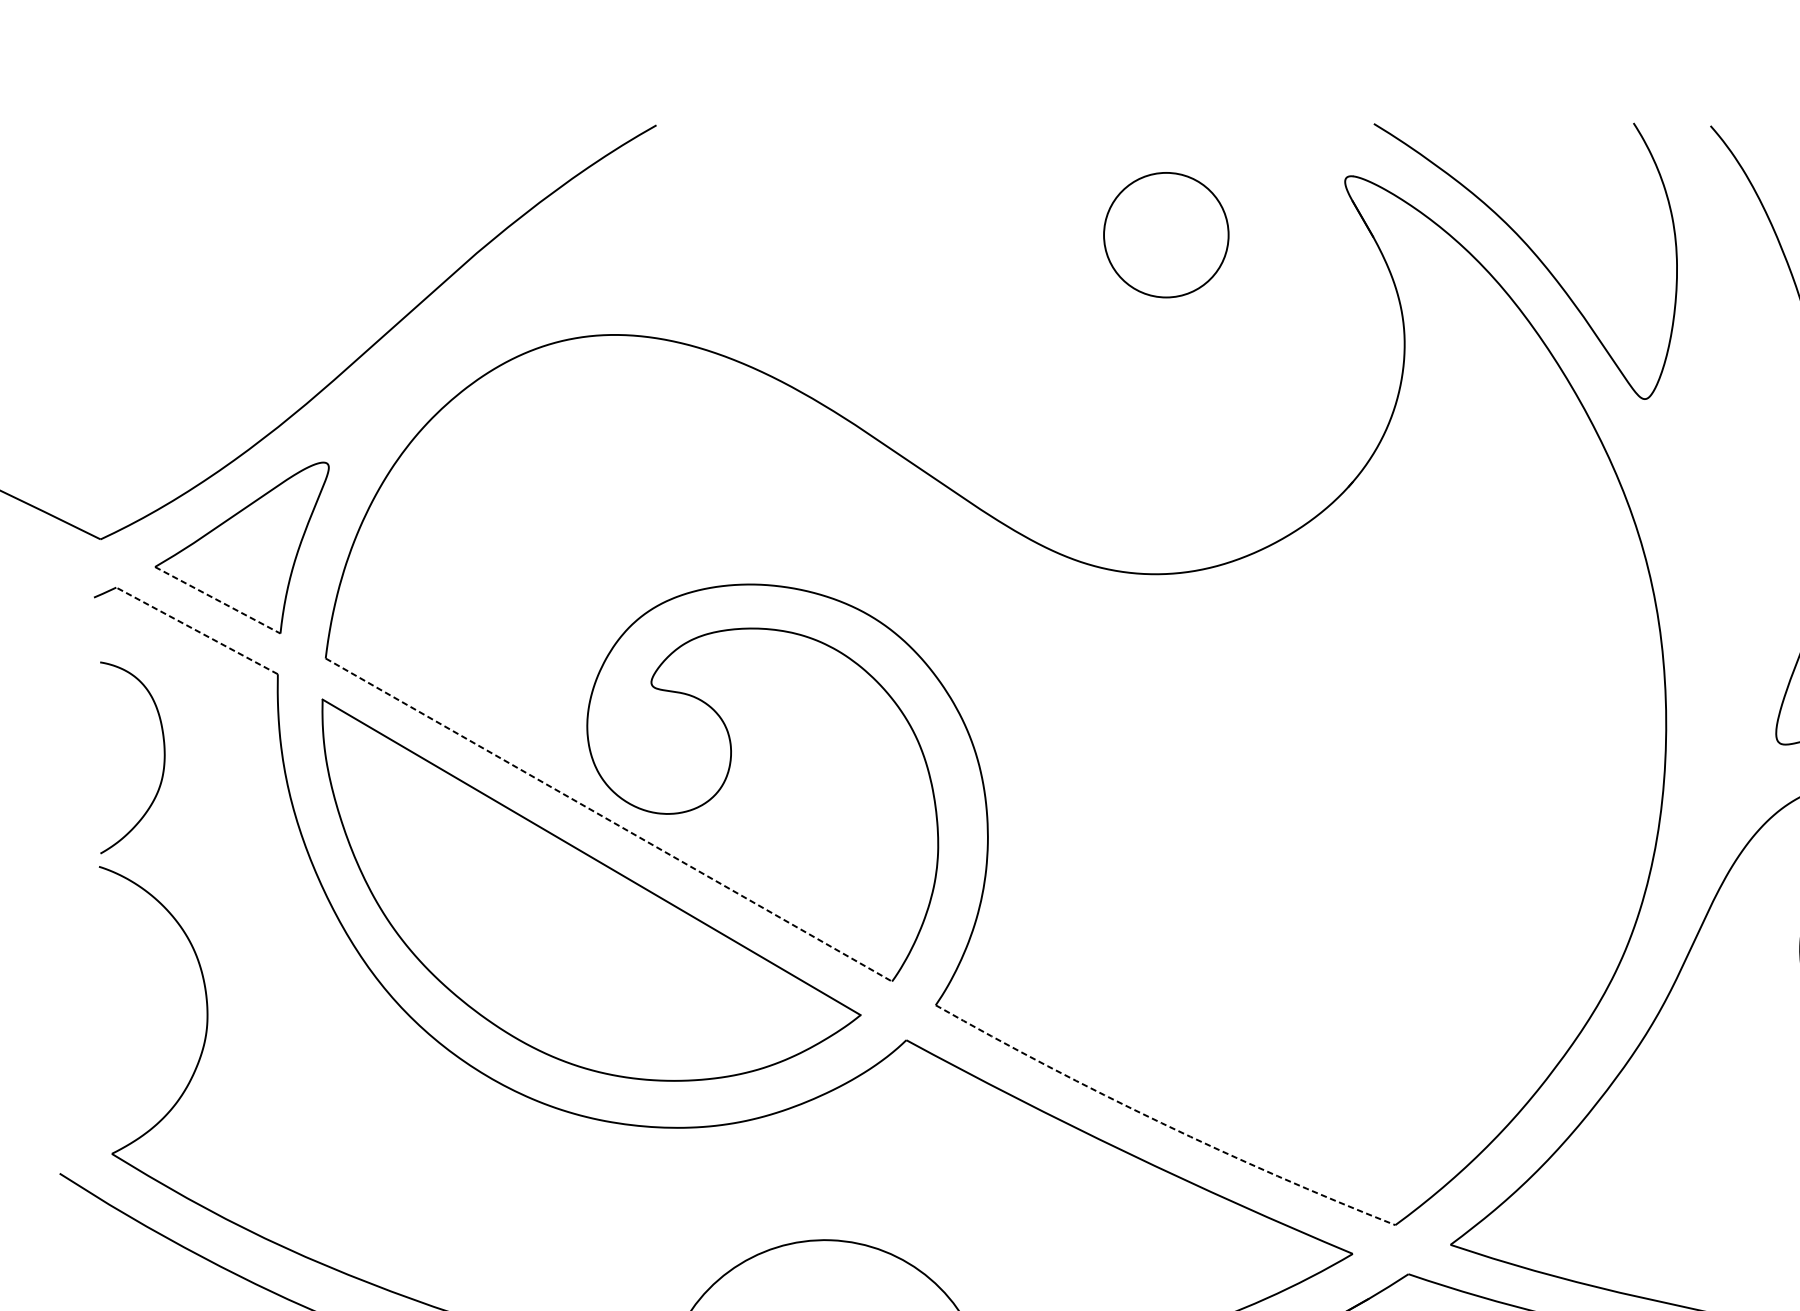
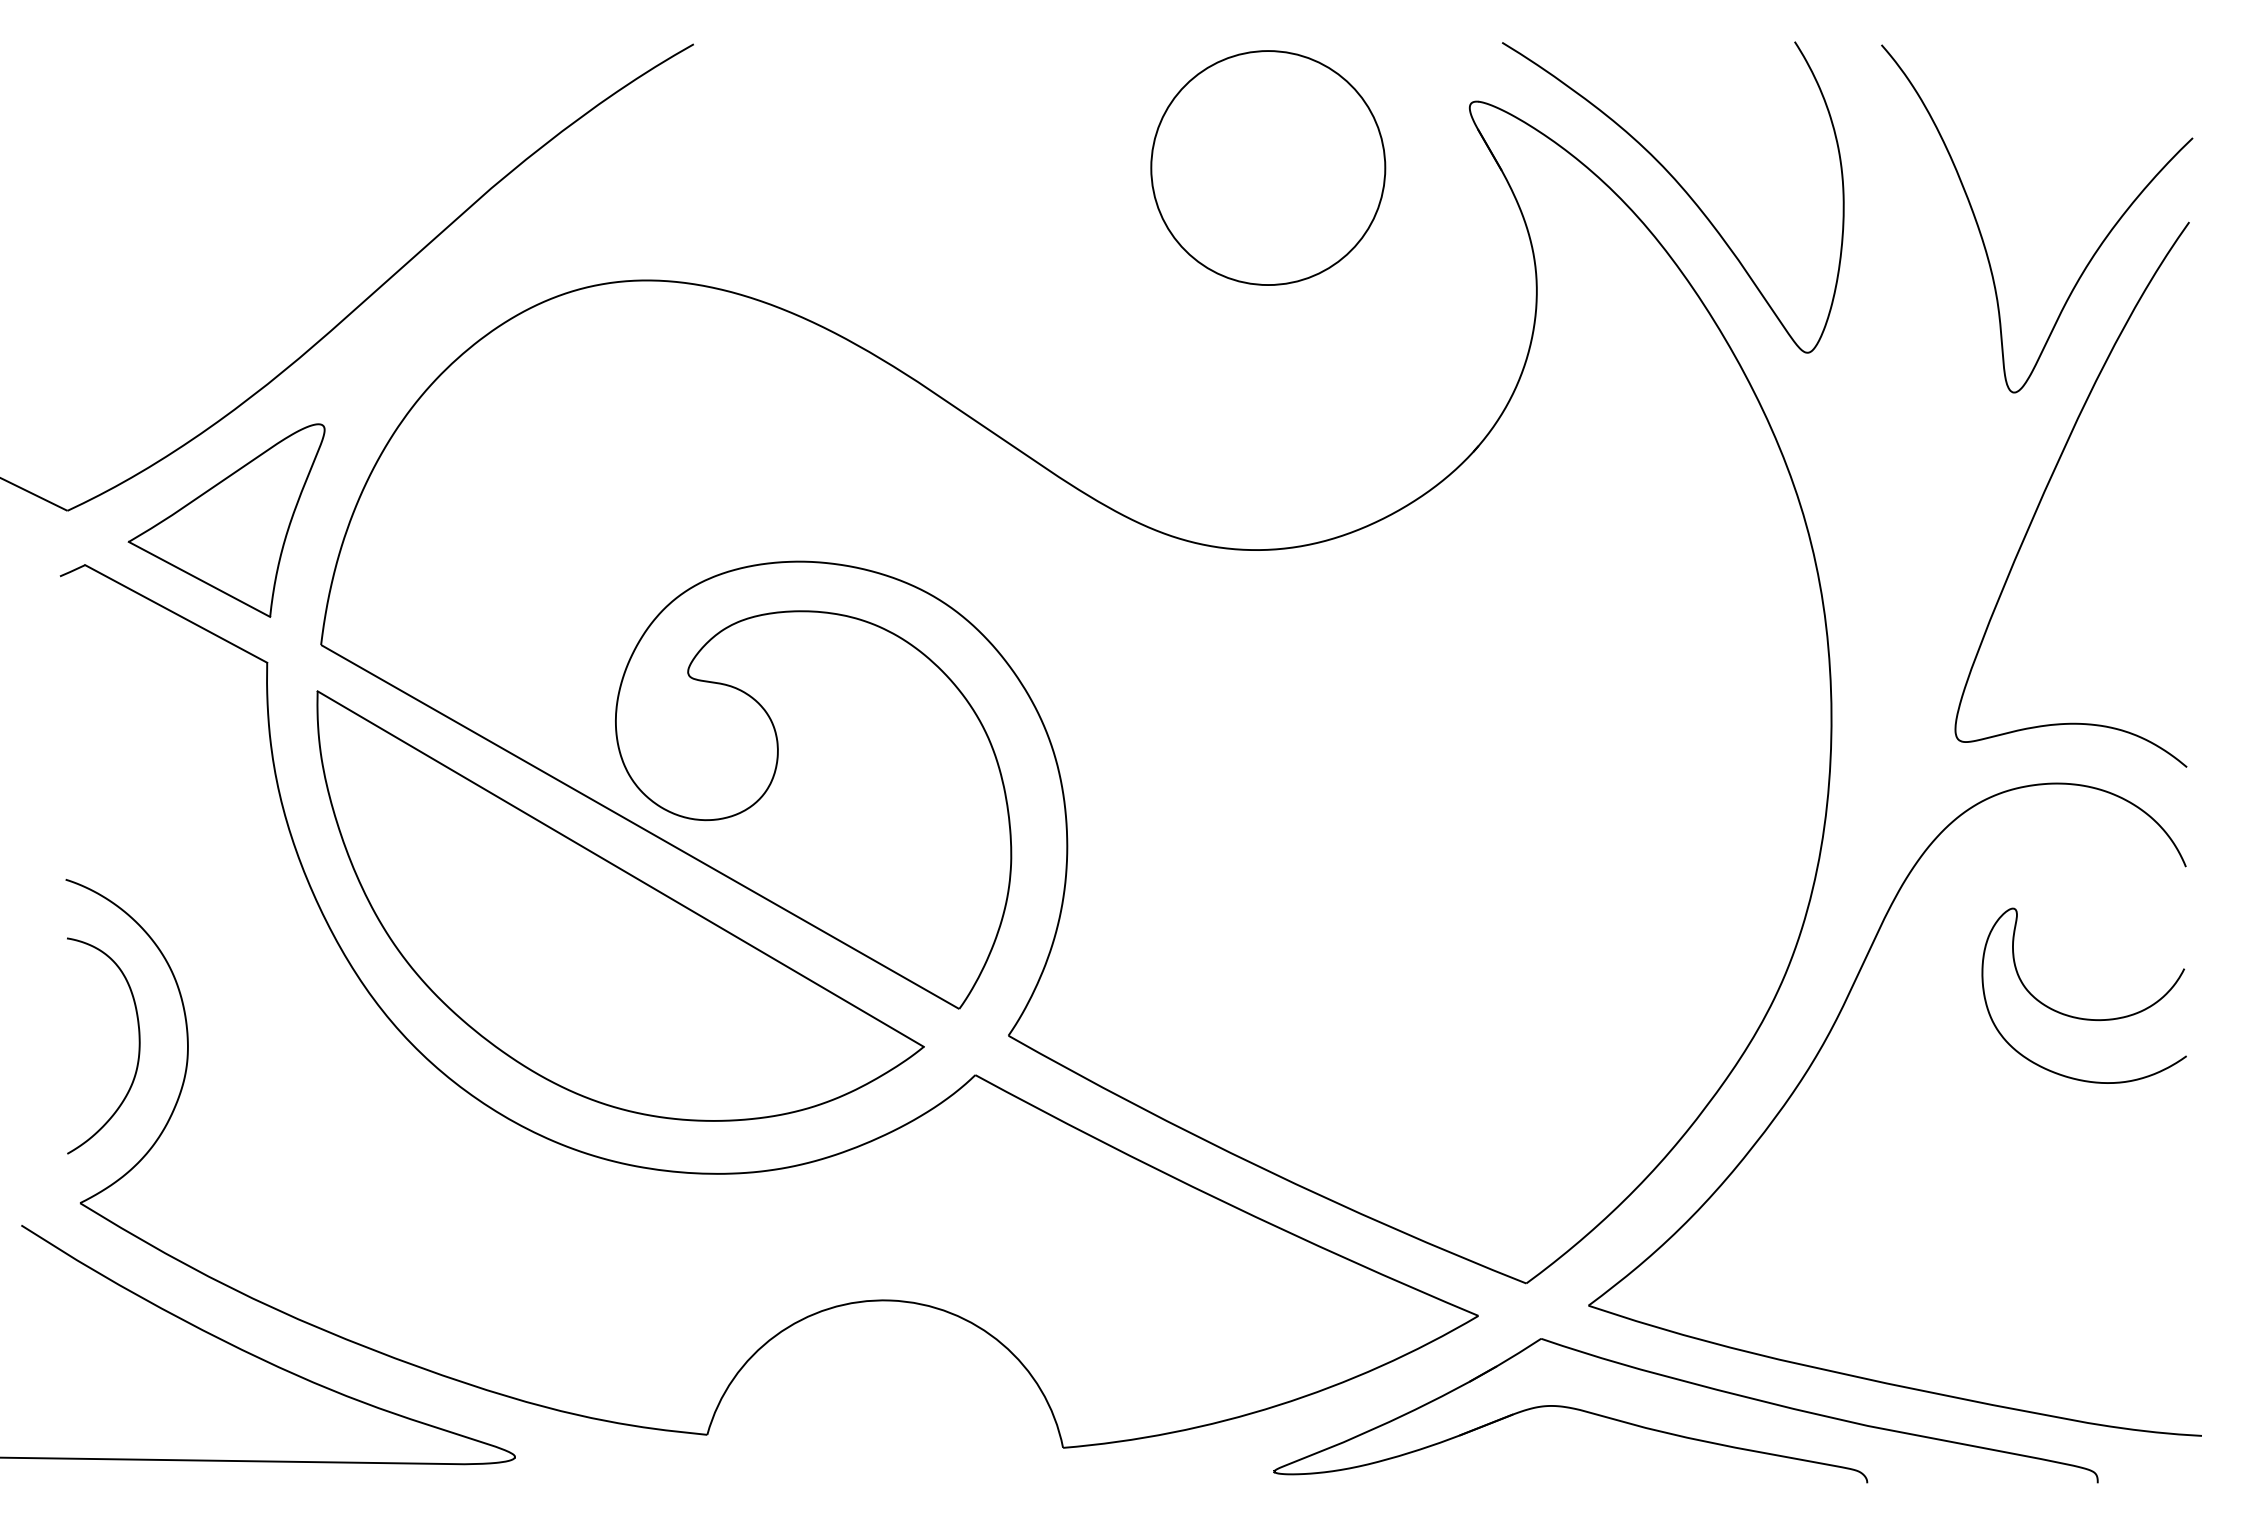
circle: (1166, 235) -> (1268, 168), size x1.67
line: (217, 600) -> (199, 579), dashed -> solid
line: (196, 630) -> (175, 613), dashed -> solid
curve: (163, 757) -> (138, 1045), moved
line: (609, 820) -> (640, 827), dashed -> solid
arc: (1162, 1123) -> (1263, 1168), dashed -> solid

